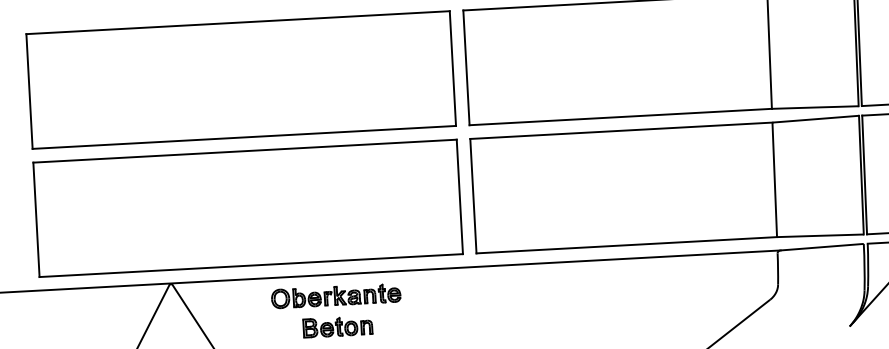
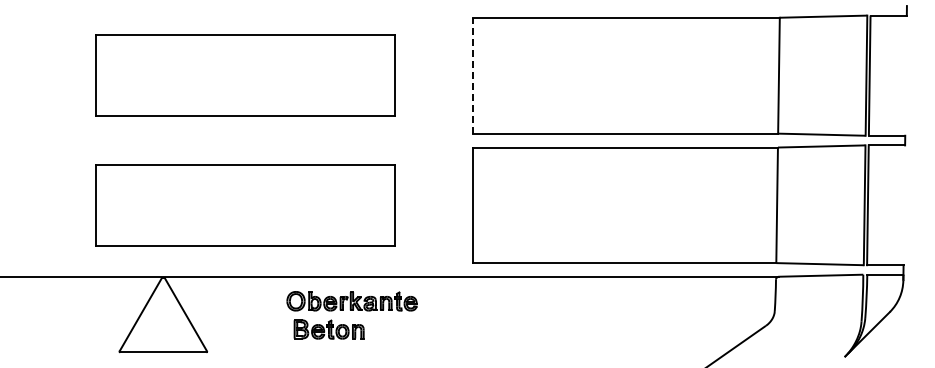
line: (466, 67) -> (472, 75), solid -> dashed
part: (240, 79) -> (244, 75), size x0.7
part: (247, 208) -> (244, 205), size x0.7
part: (335, 296) -> (351, 301), moved

